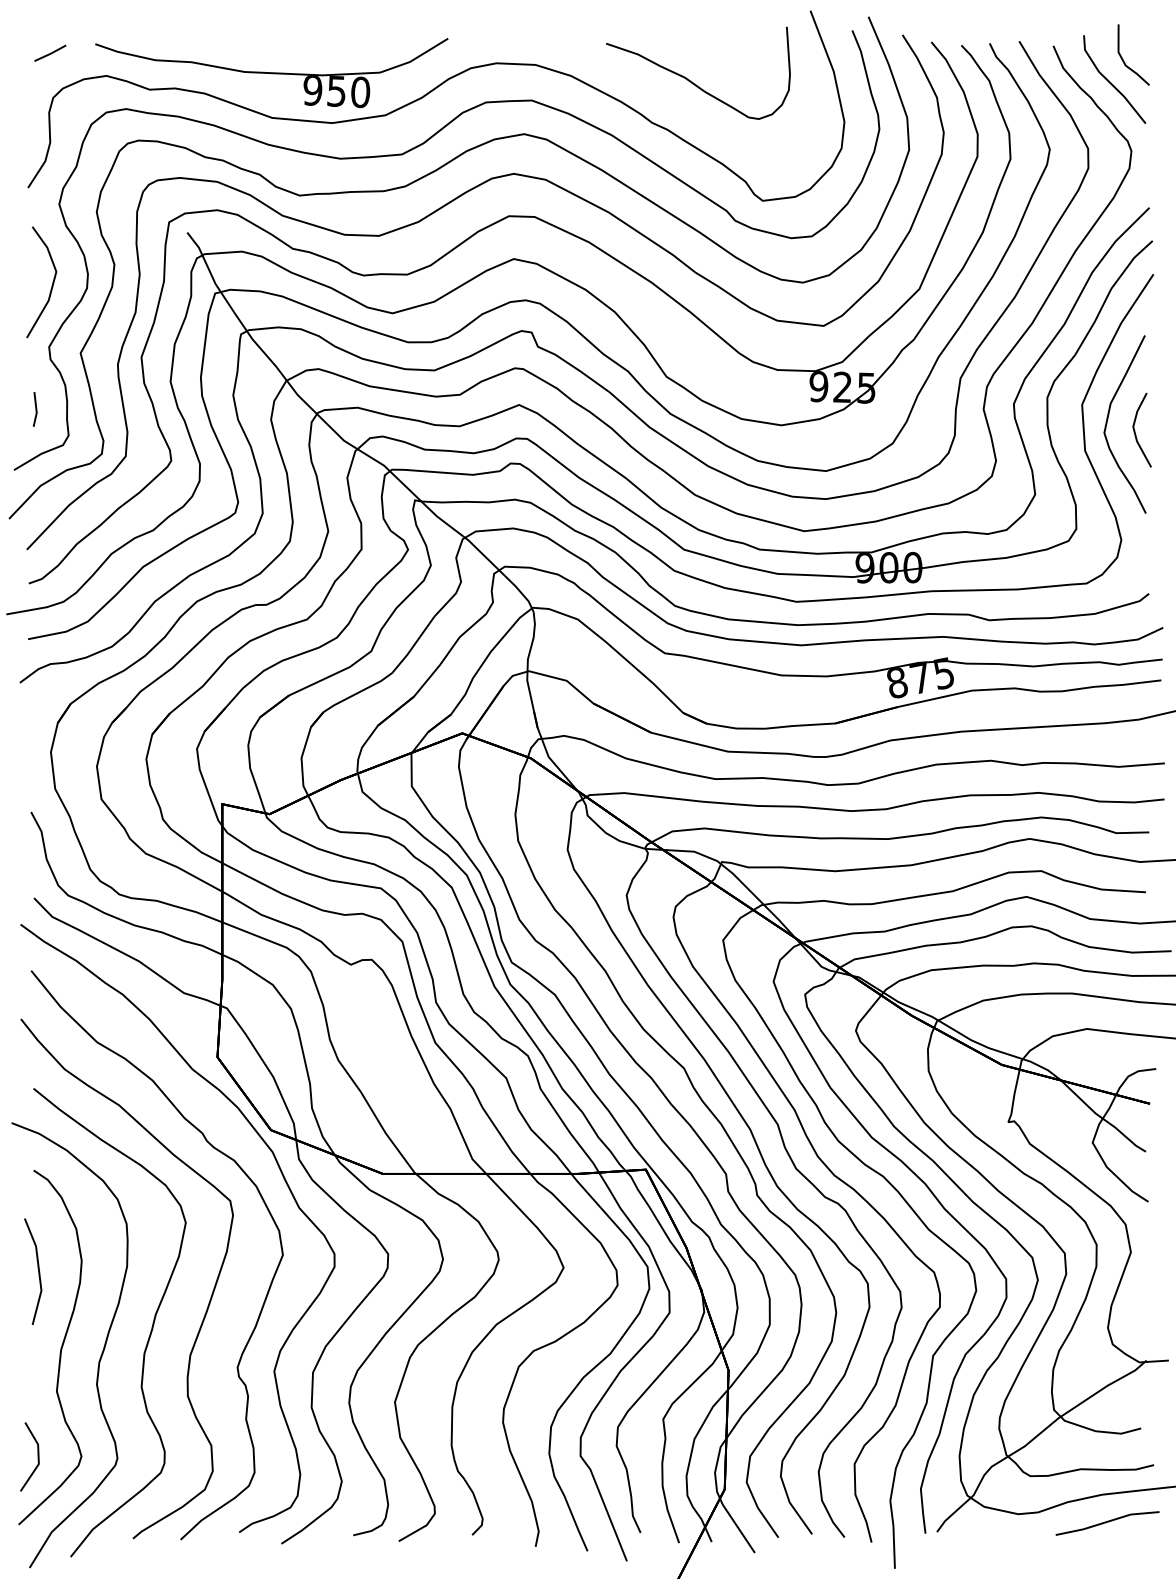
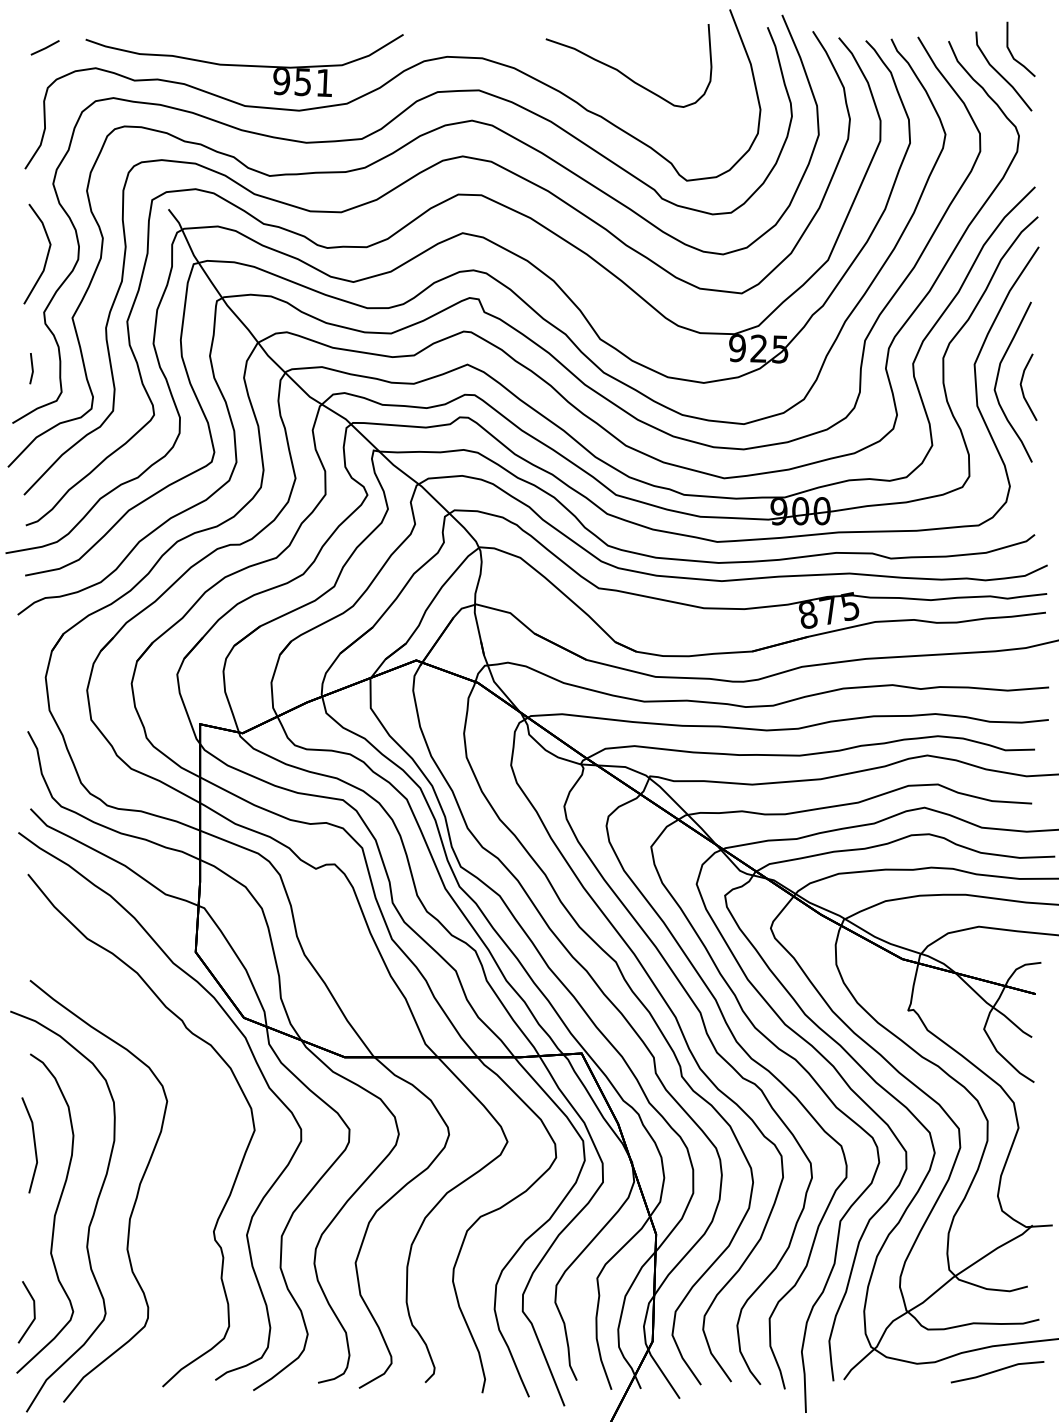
text: (360, 92) -> (324, 83), 950 -> 951
part: (207, 1305) -> (186, 1175), removed

